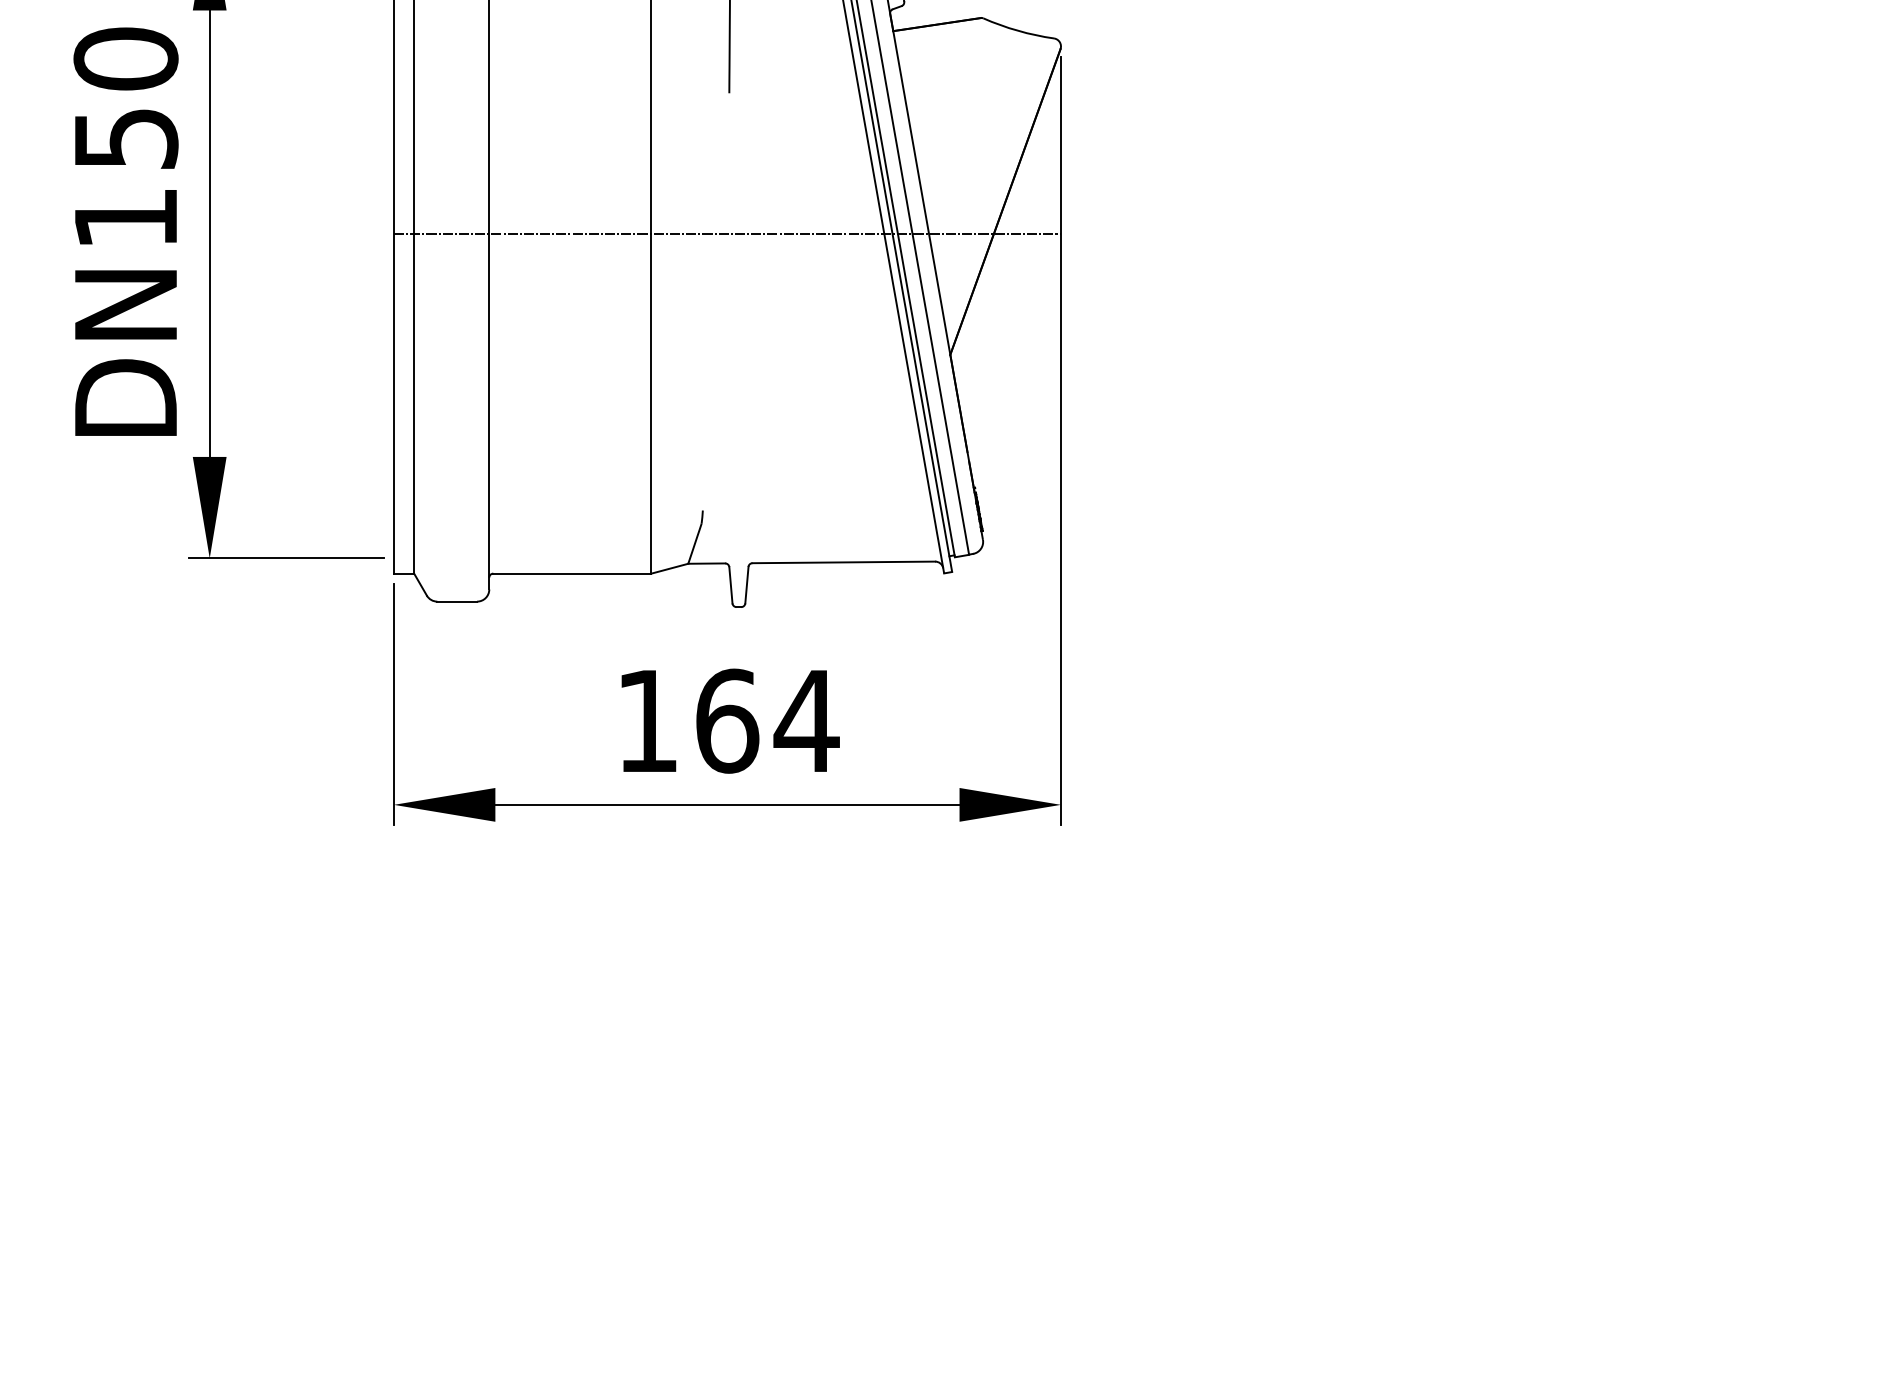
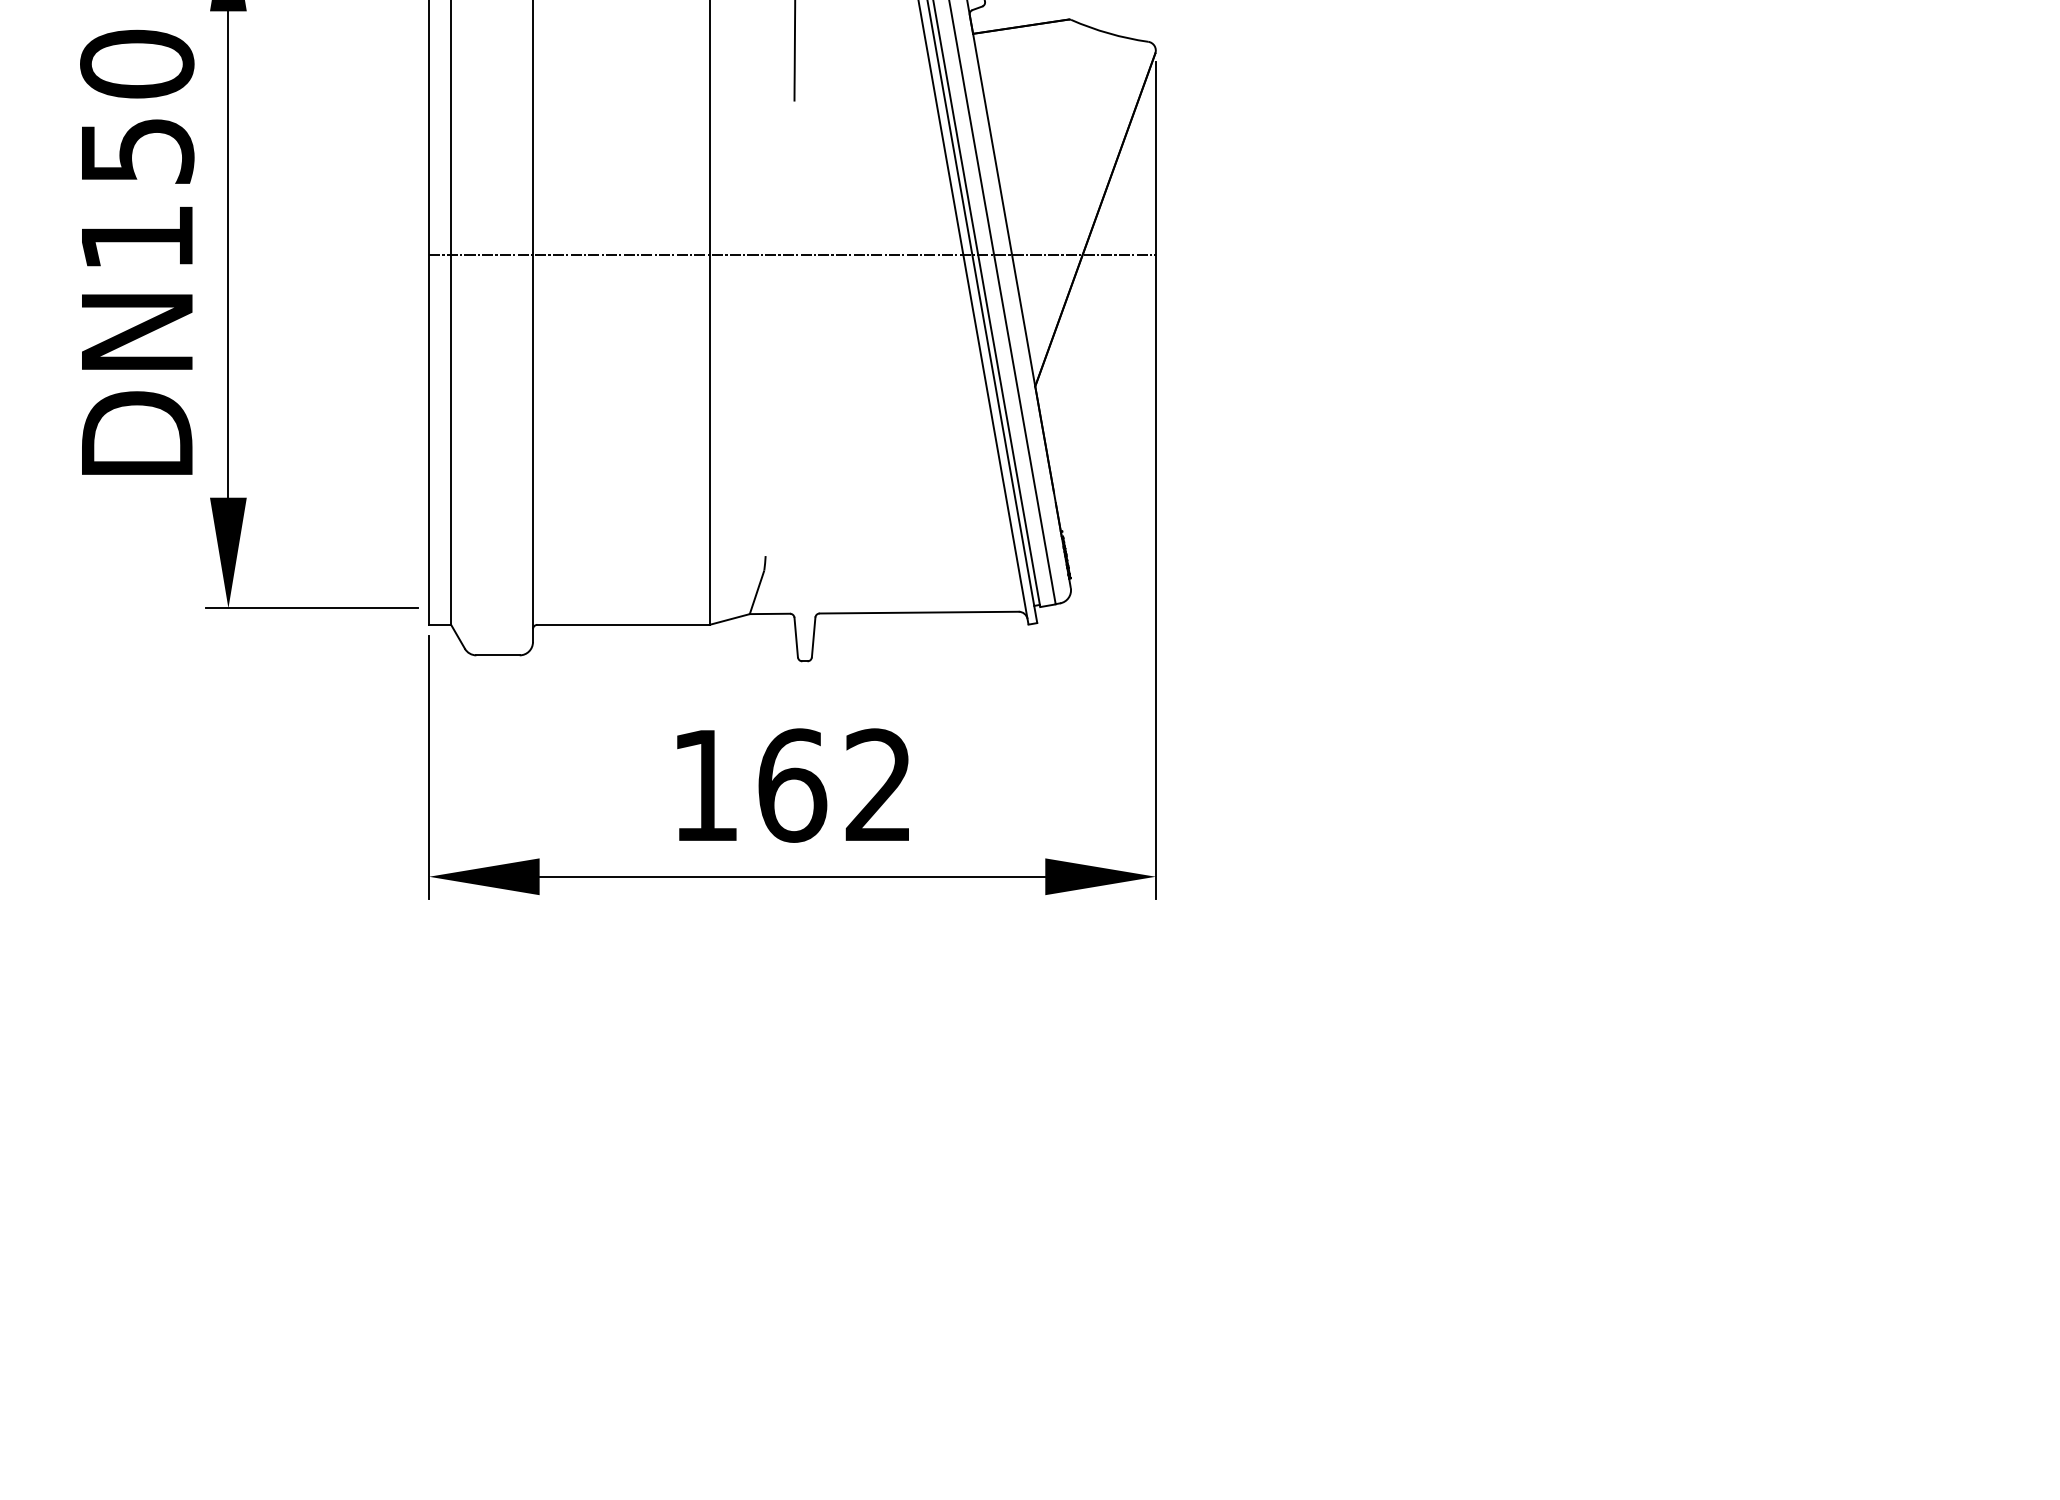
text: (806, 720) -> (878, 784), 164 -> 162

